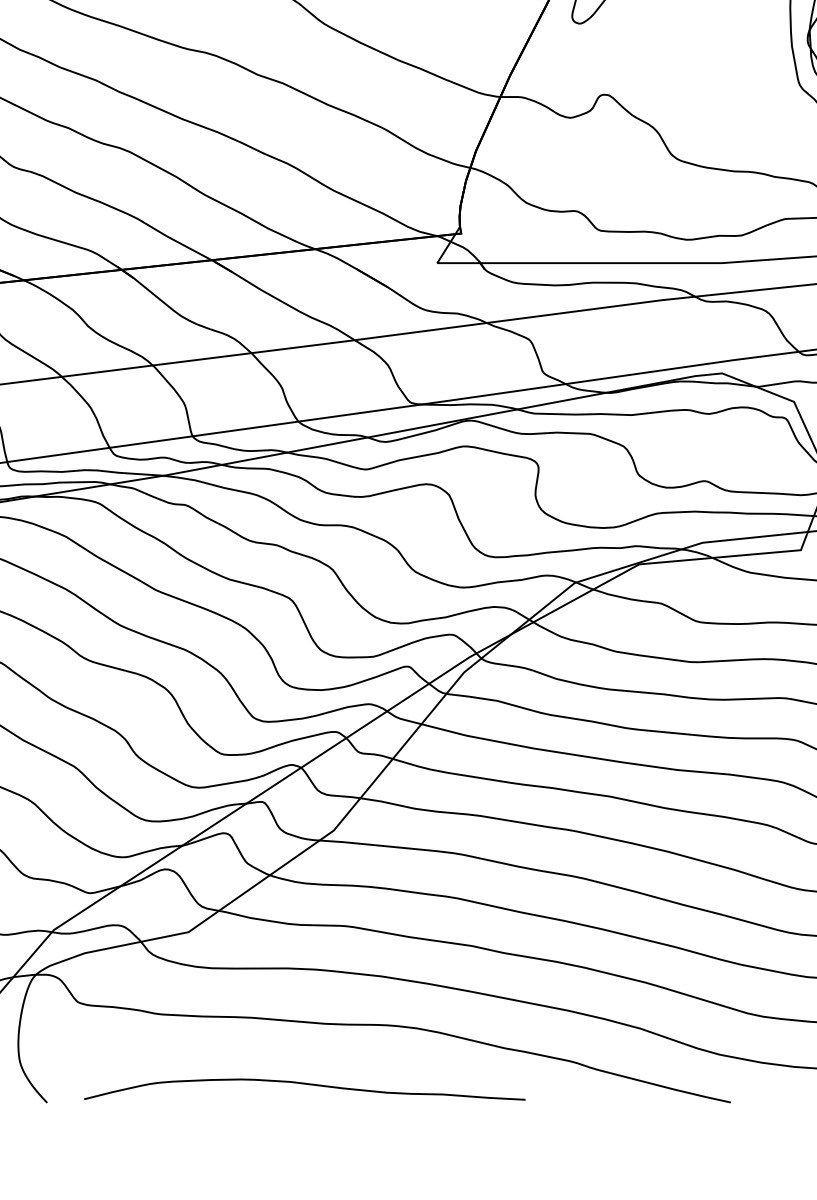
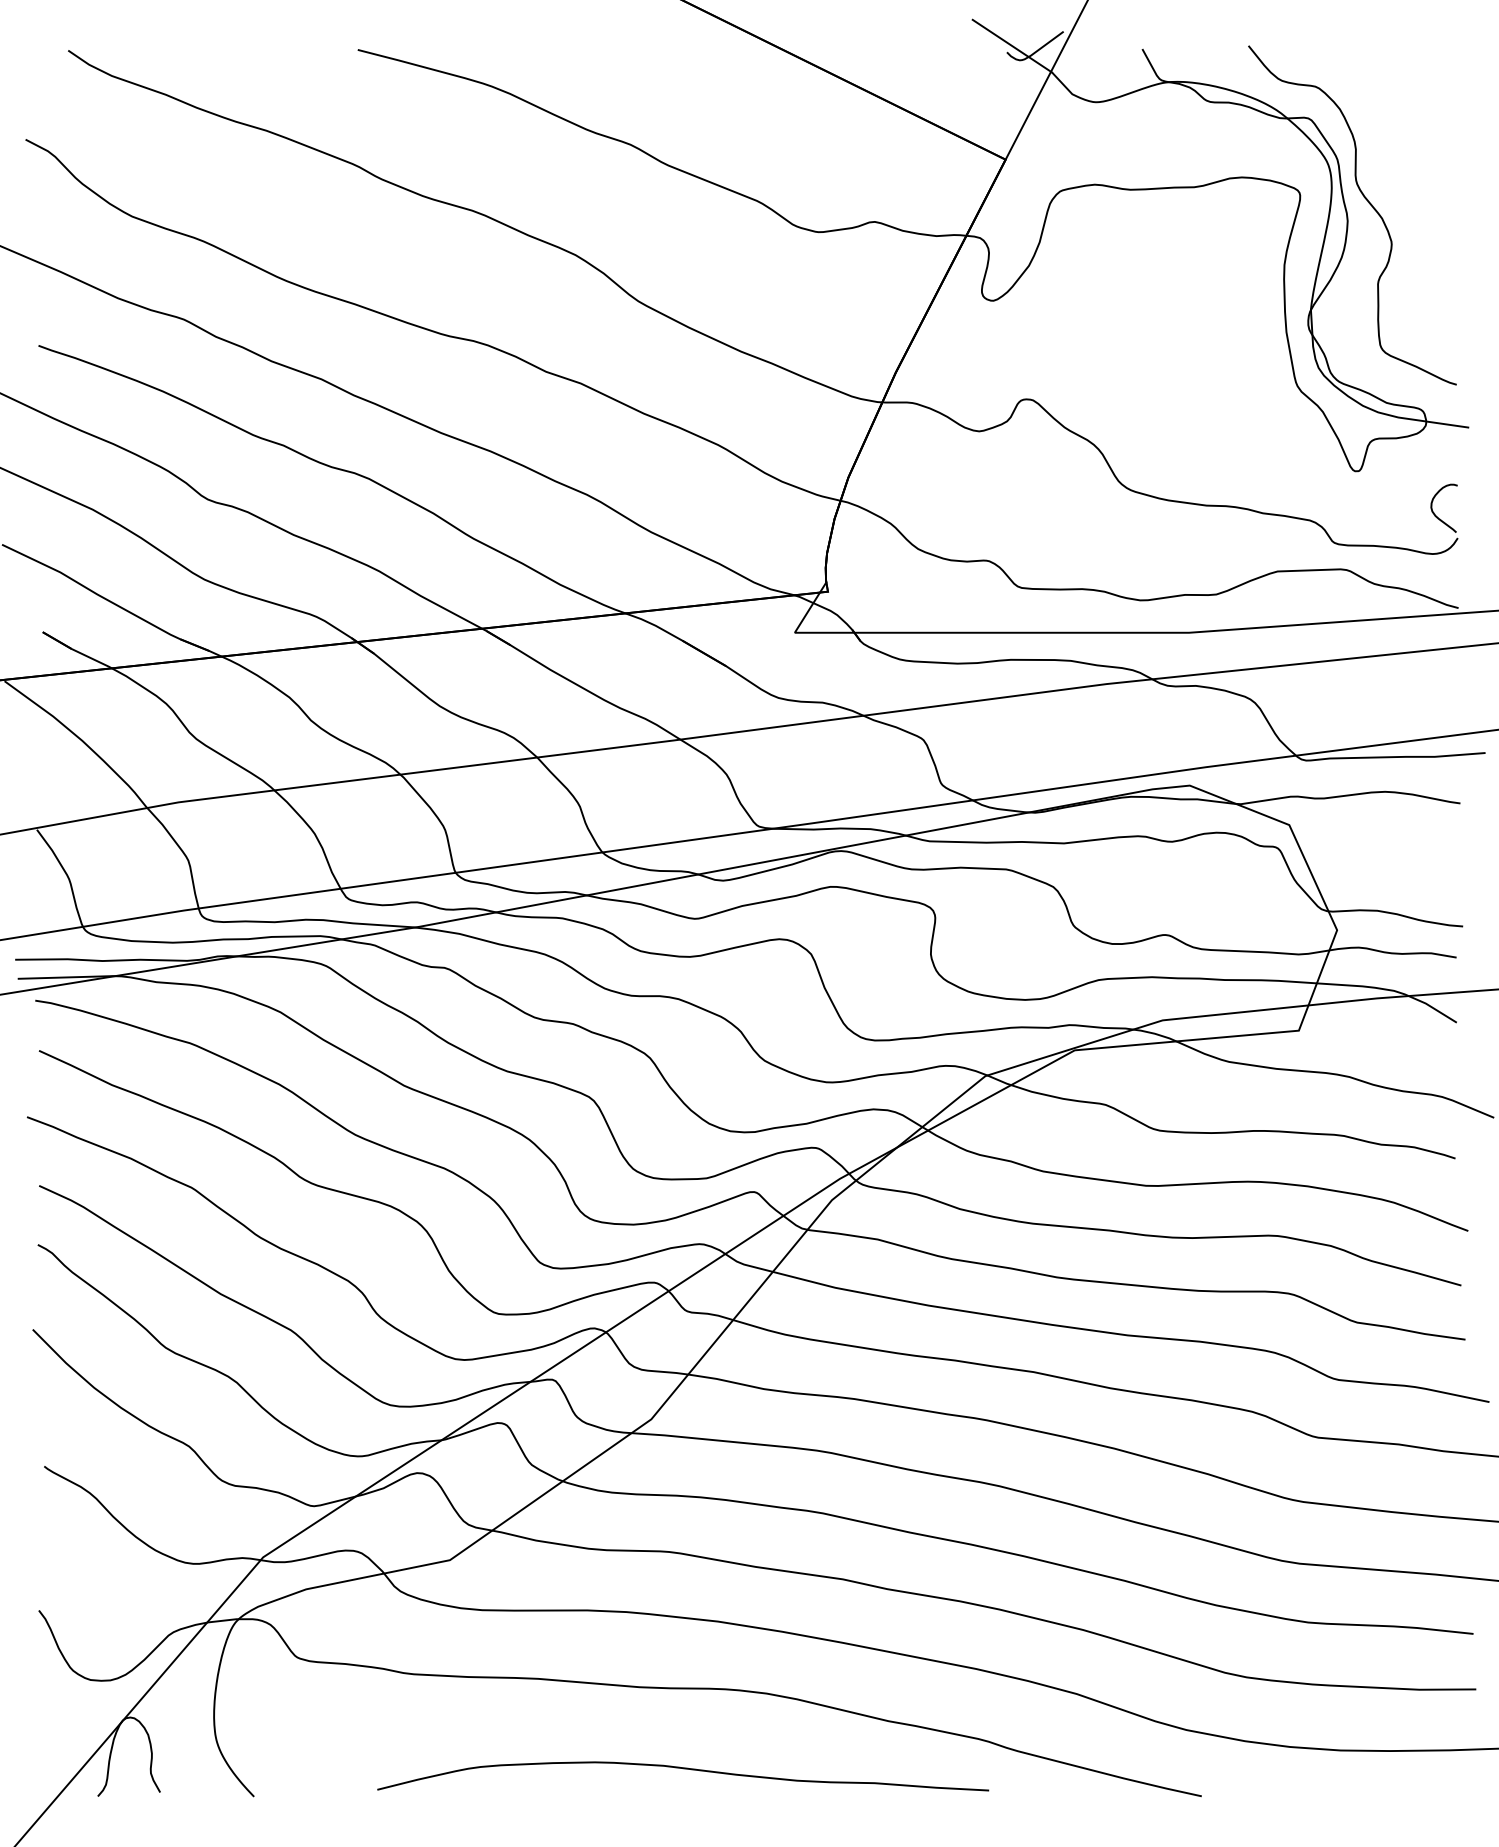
curve: (305, 1084) -> (683, 1769), moved

